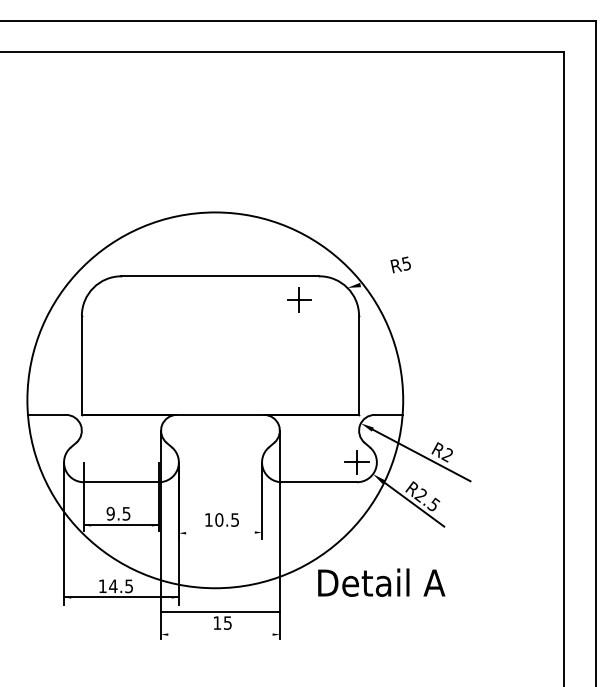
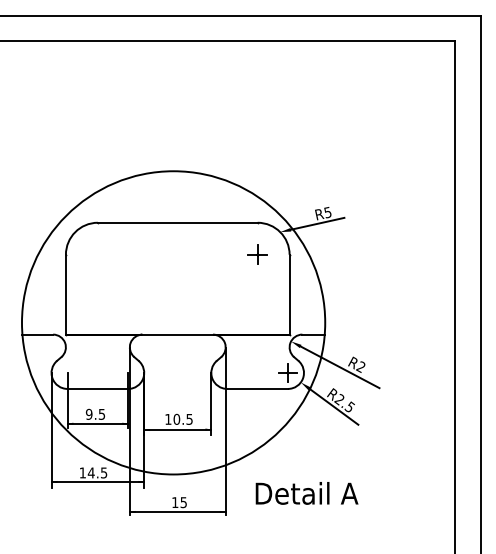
line: (393, 277) -> (317, 223), added
part: (299, 299) -> (257, 254), moved
line: (220, 532) -> (177, 429), added
text: (381, 582) -> (306, 493), moved
line: (220, 611) -> (177, 511), moved

